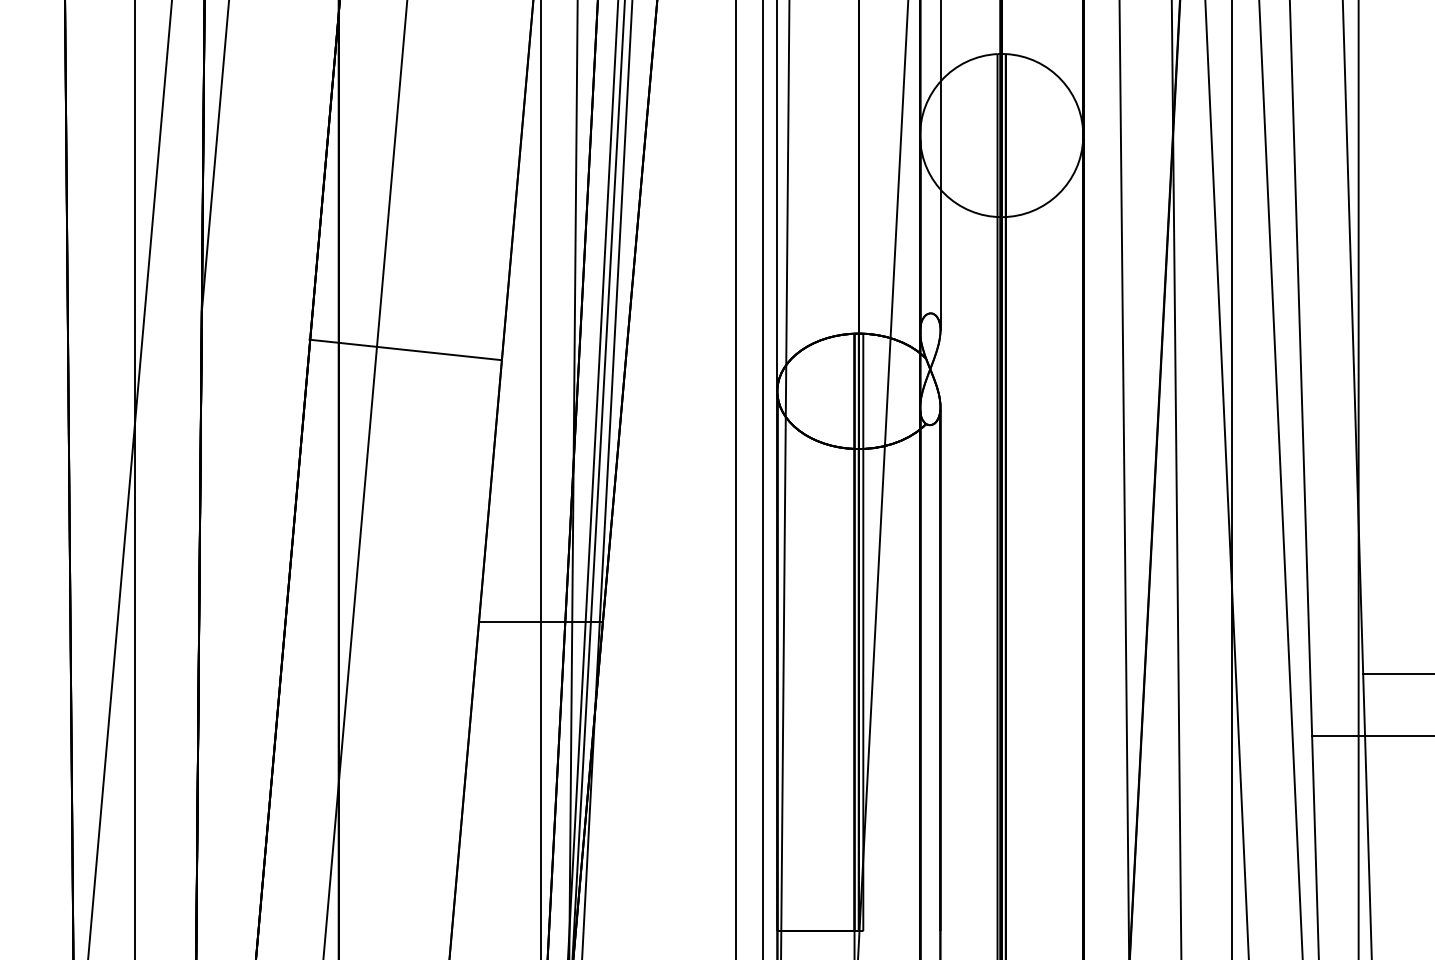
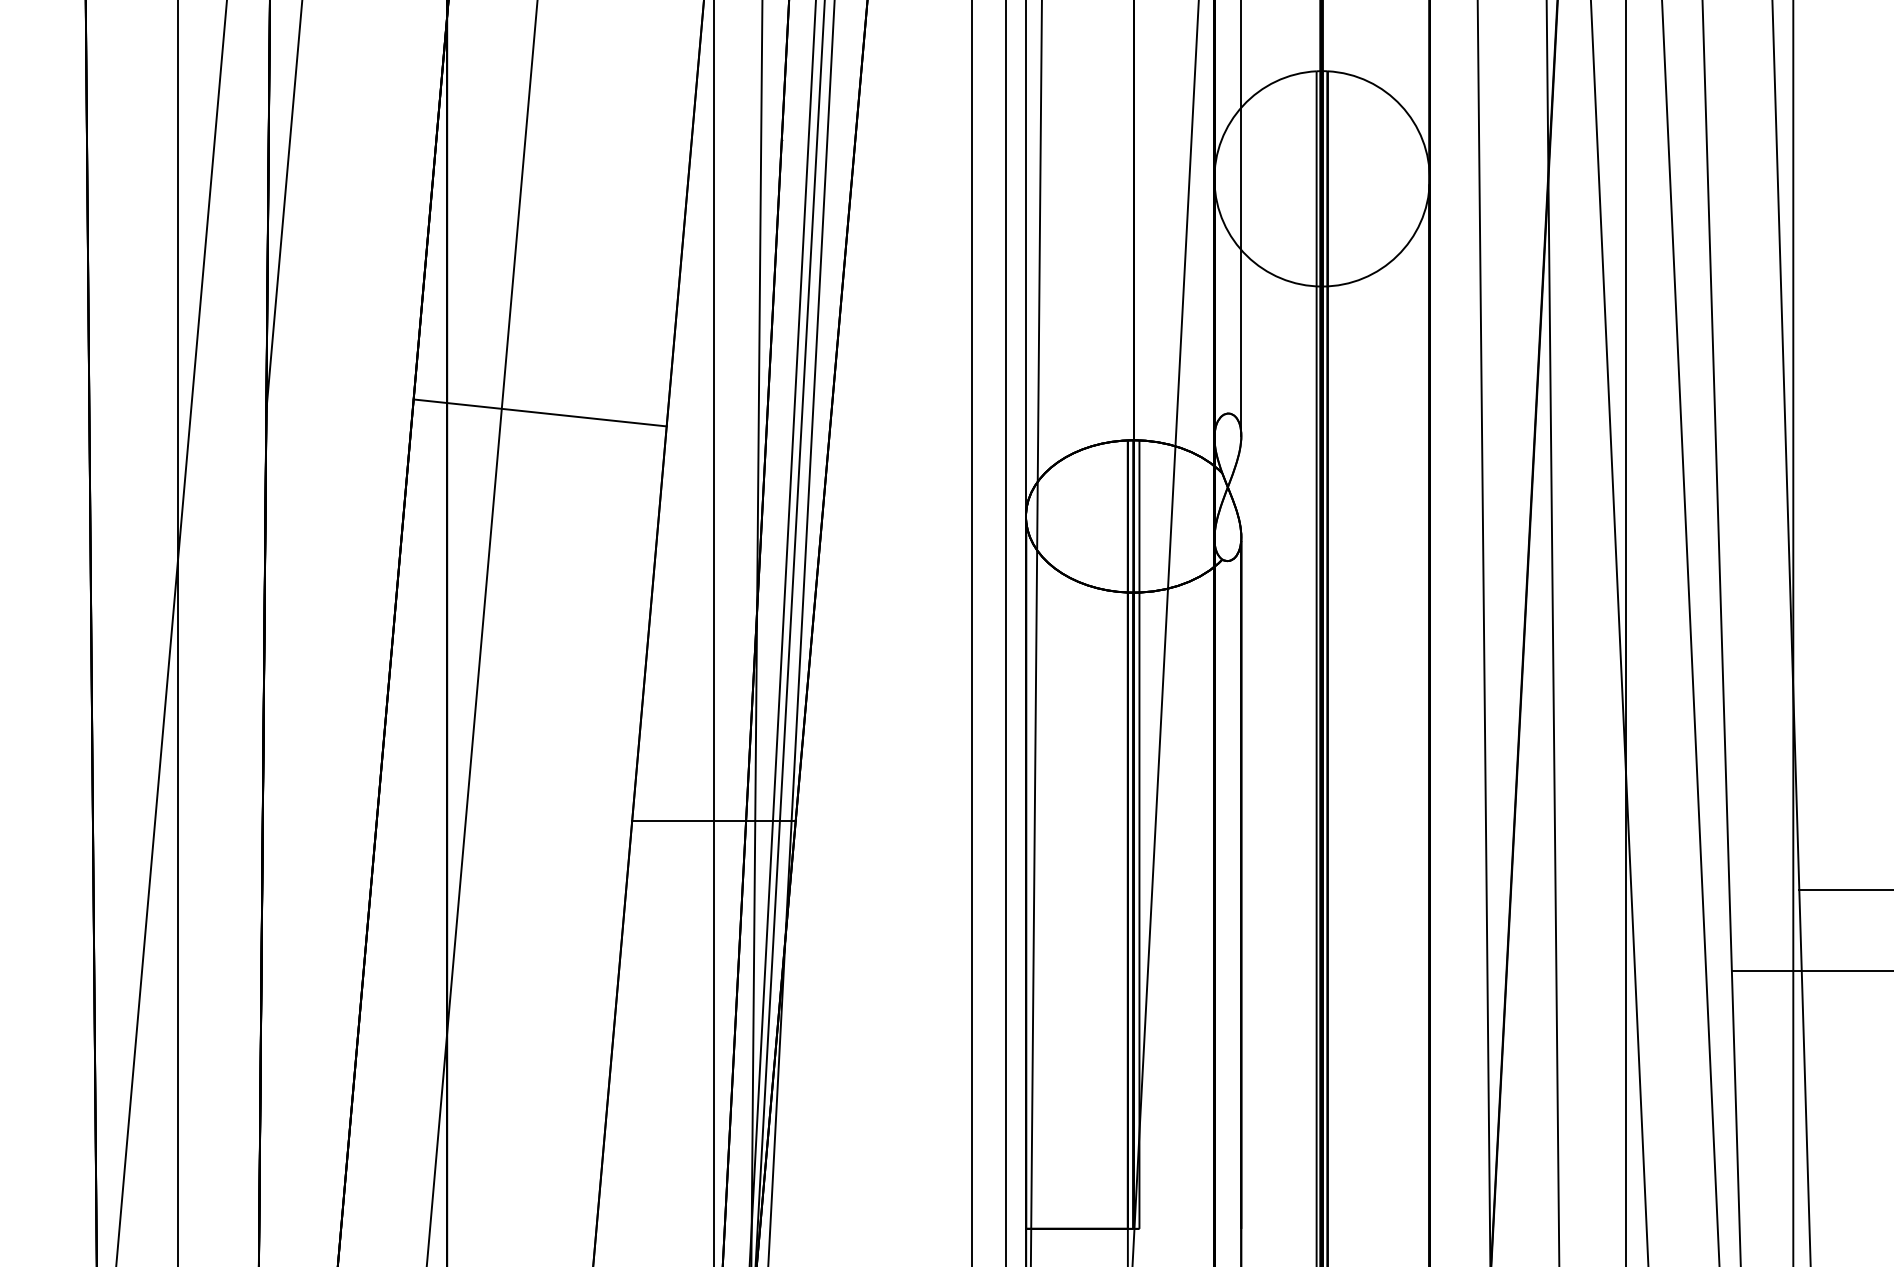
line: (405, 349) -> (540, 412), moved

